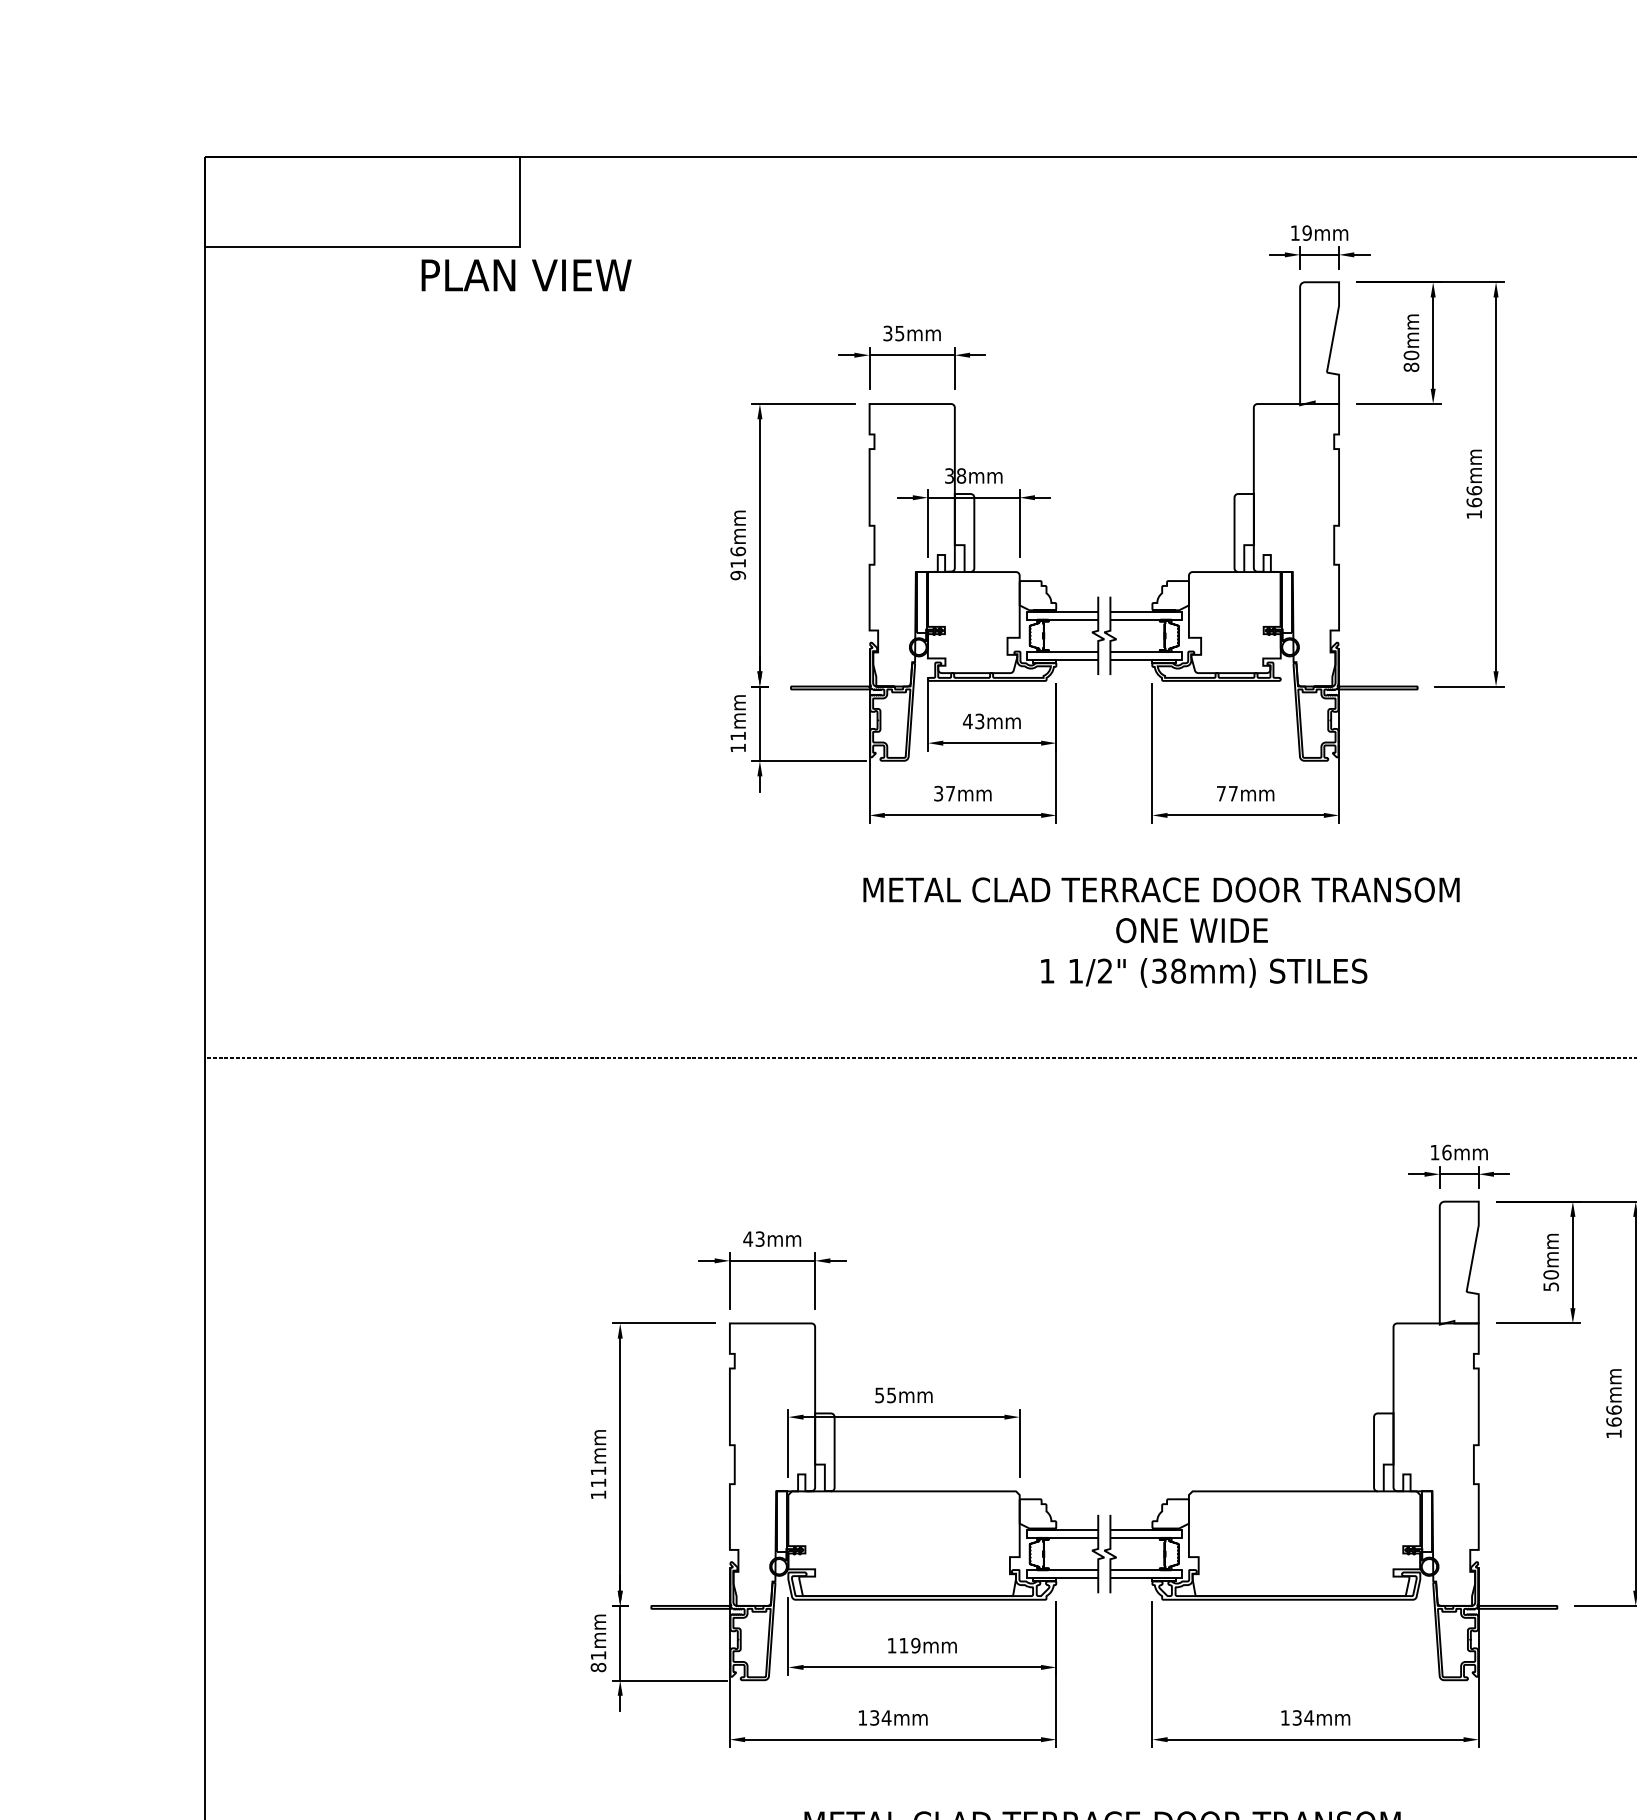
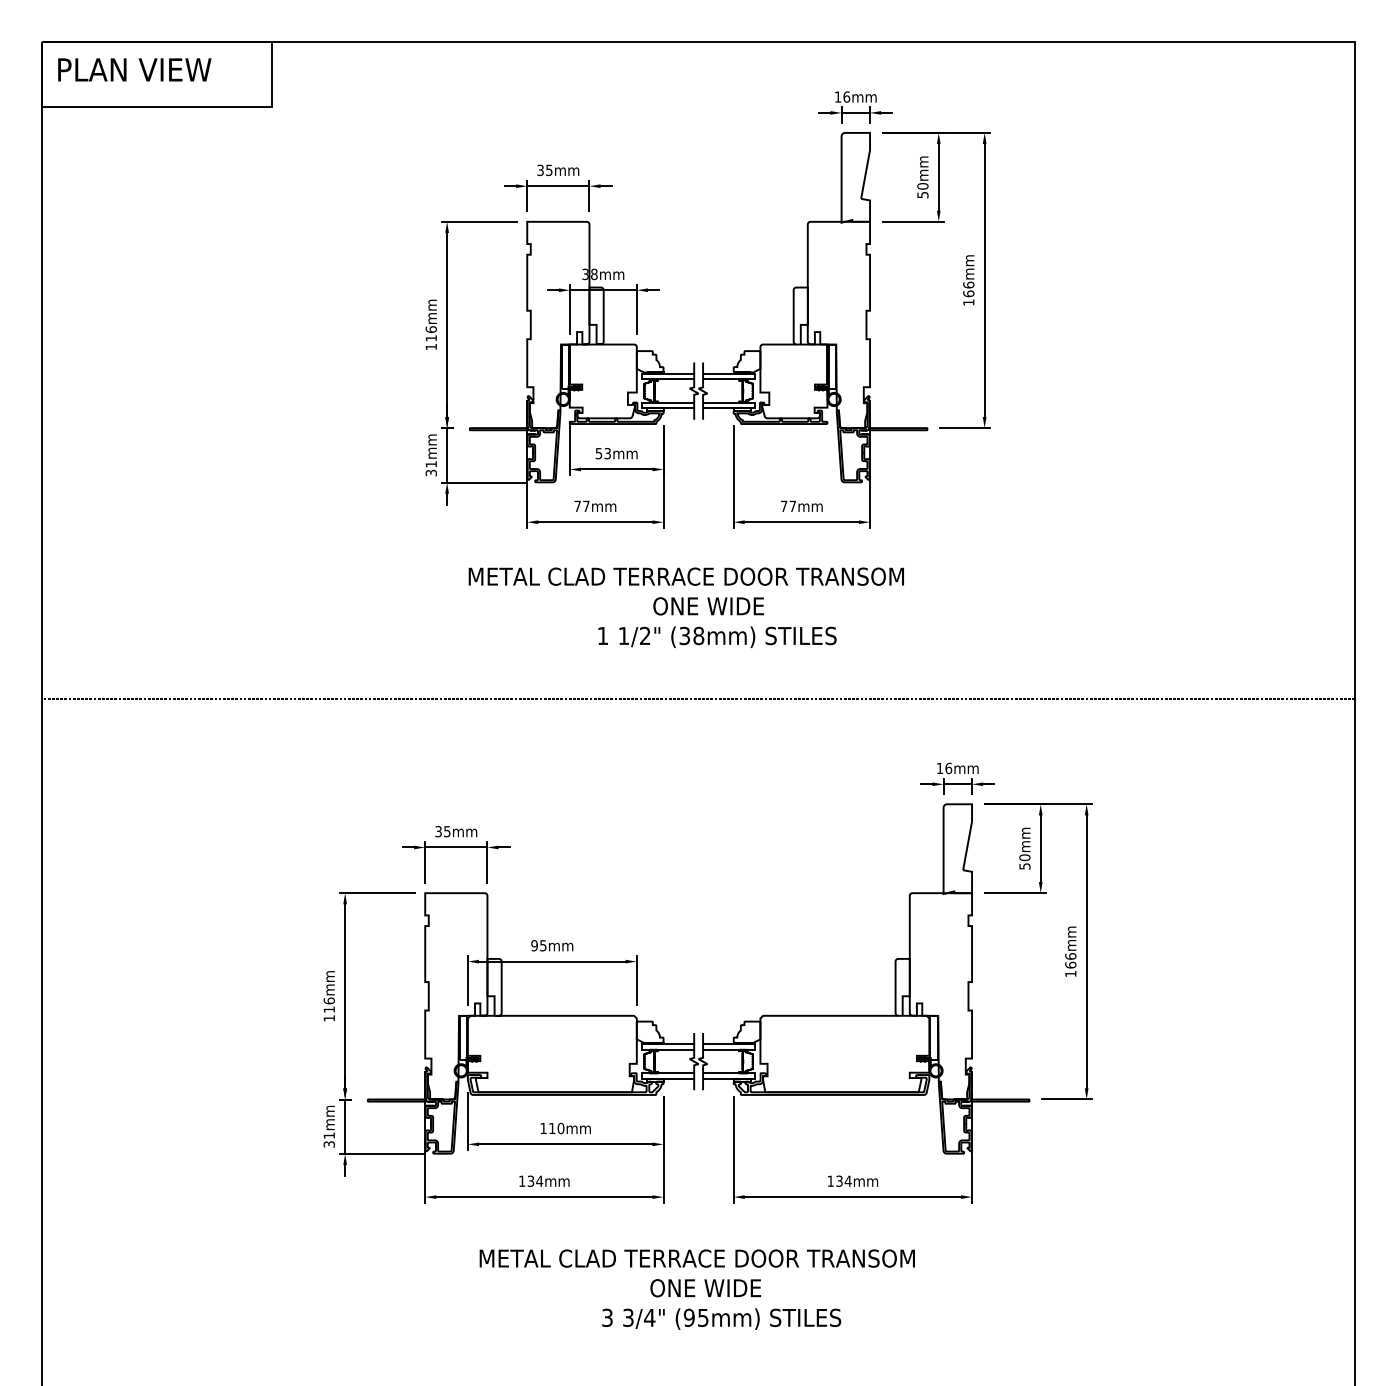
text: (1306, 232) -> (846, 96), 19mm -> 16mm
text: (526, 274) -> (134, 69), moved
text: (1410, 366) -> (922, 194), 80mm -> 50mm
text: (737, 574) -> (430, 346), 916mm -> 116mm
text: (967, 721) -> (598, 453), 43mm -> 53mm
text: (737, 747) -> (430, 472), 11mm -> 31mm
text: (938, 793) -> (577, 506), 37mm -> 77mm
text: (1160, 932) -> (685, 607), moved
text: (753, 1238) -> (442, 831), 43mm -> 35mm
text: (879, 1395) -> (534, 945), 55mm -> 95mm
text: (597, 1470) -> (328, 1000), 111mm -> 116mm
text: (915, 1645) -> (560, 1128), 119mm -> 110mm
text: (597, 1667) -> (328, 1144), 81mm -> 31mm

